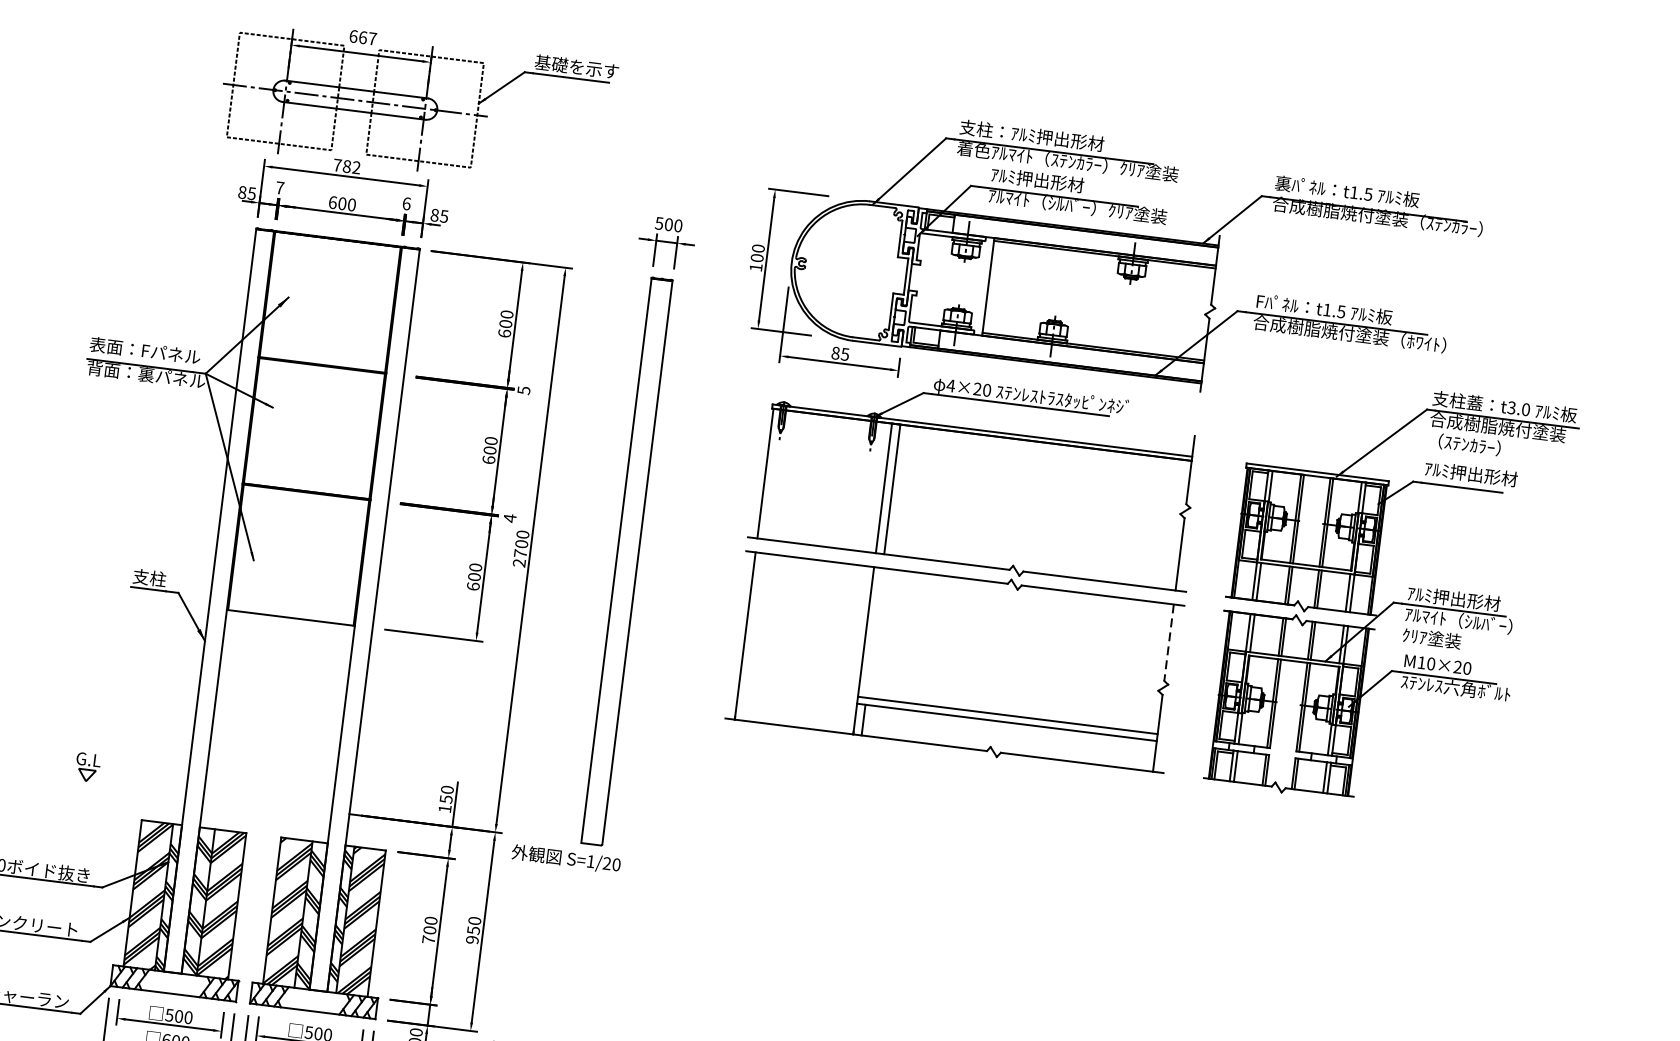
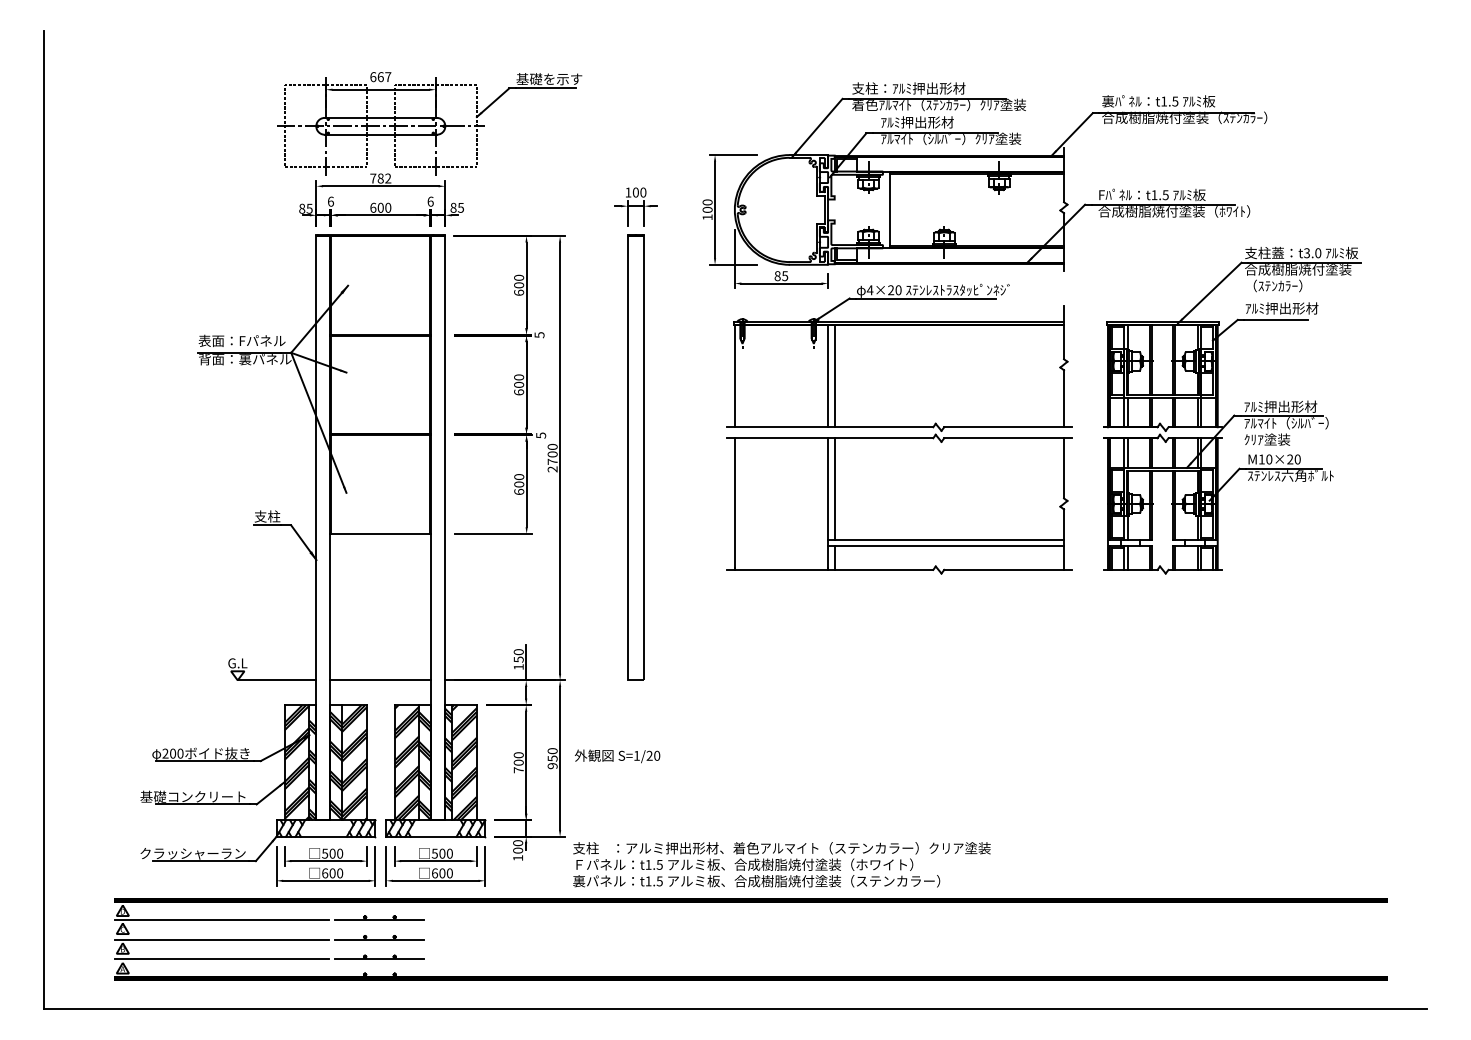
text: (279, 187) -> (330, 201), 7 -> 6
text: (659, 223) -> (628, 192), 500 -> 100
text: (510, 518) -> (541, 435), 4 -> 5
line: (874, 633) -> (834, 489), added
line: (1169, 642) -> (1064, 468), dashed -> solid
line: (135, 787) -> (276, 680), added
line: (267, 804) -> (380, 680), added
text: (566, 859) -> (617, 756), moved

